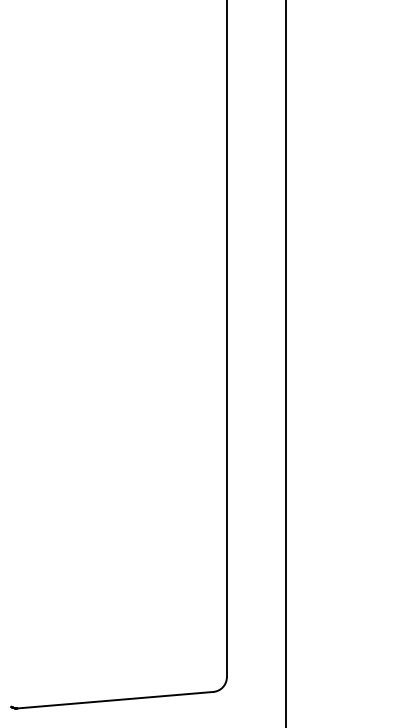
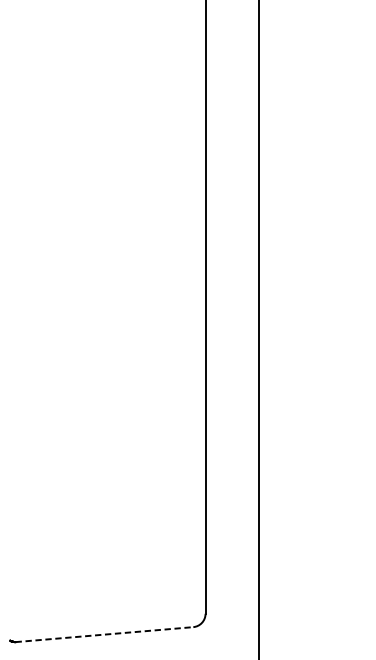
line: (115, 700) -> (104, 634), solid -> dashed

